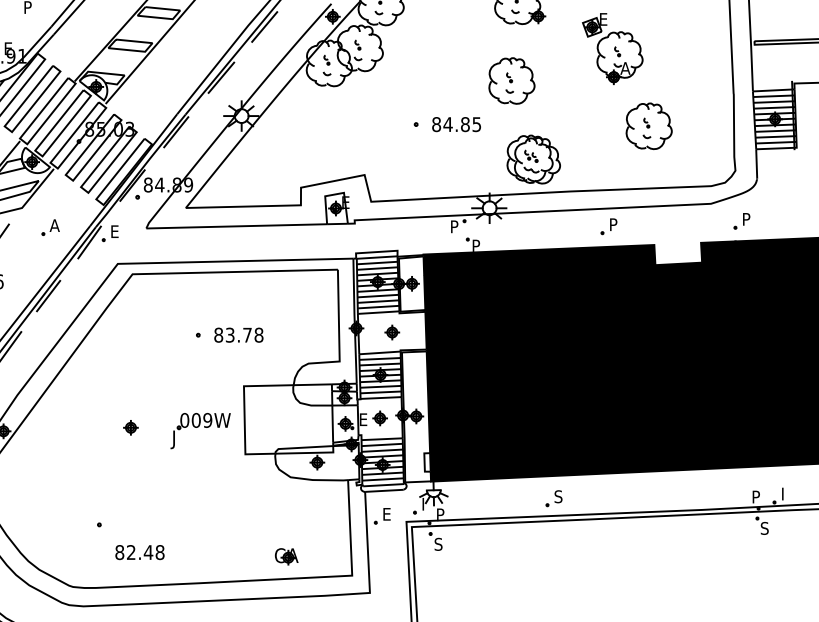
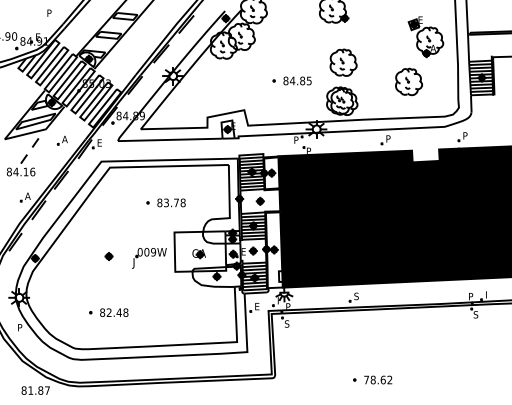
part: (611, 49) -> (425, 37), moved
part: (511, 80) -> (343, 62), moved
text: (140, 552) -> (114, 312), moved
part: (285, 557) -> (198, 254), moved

